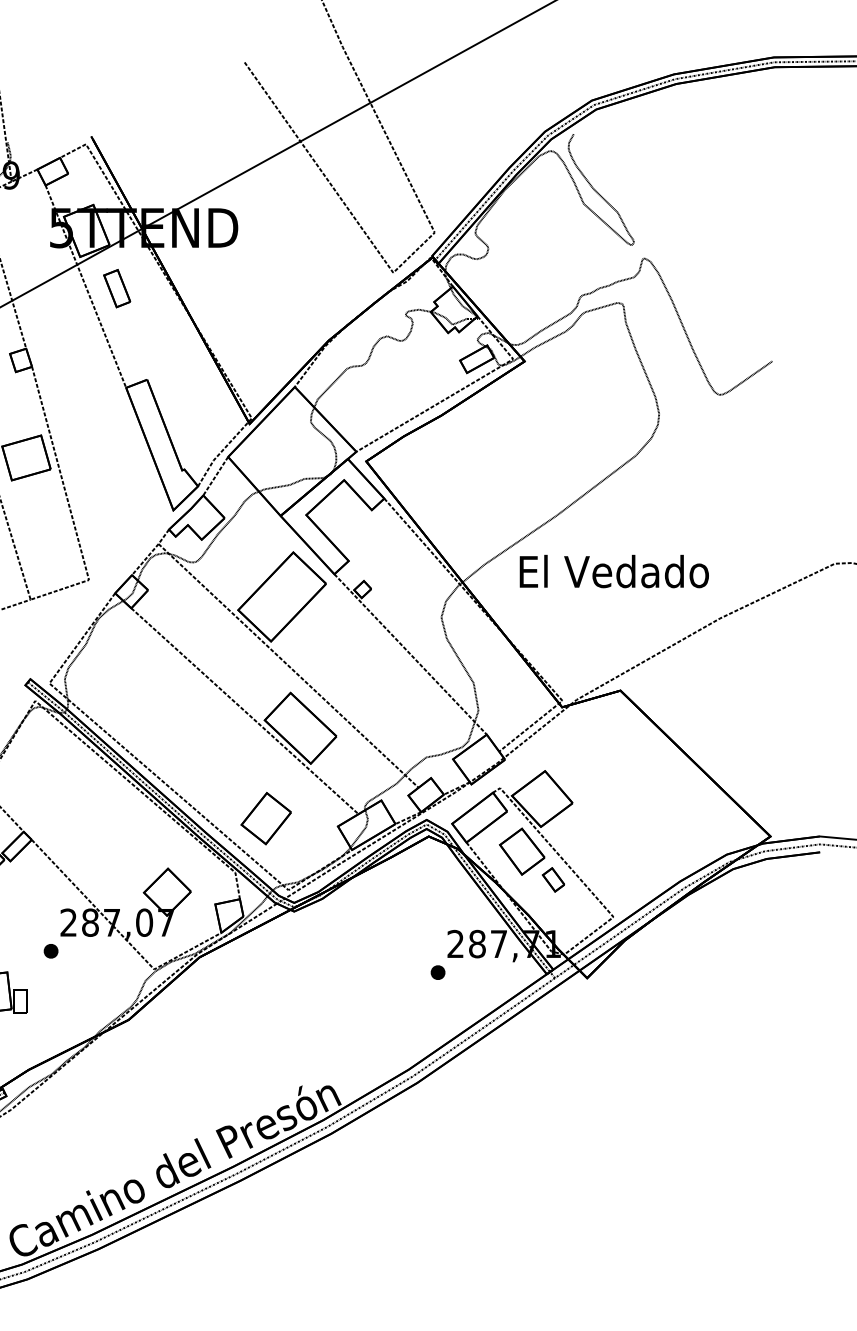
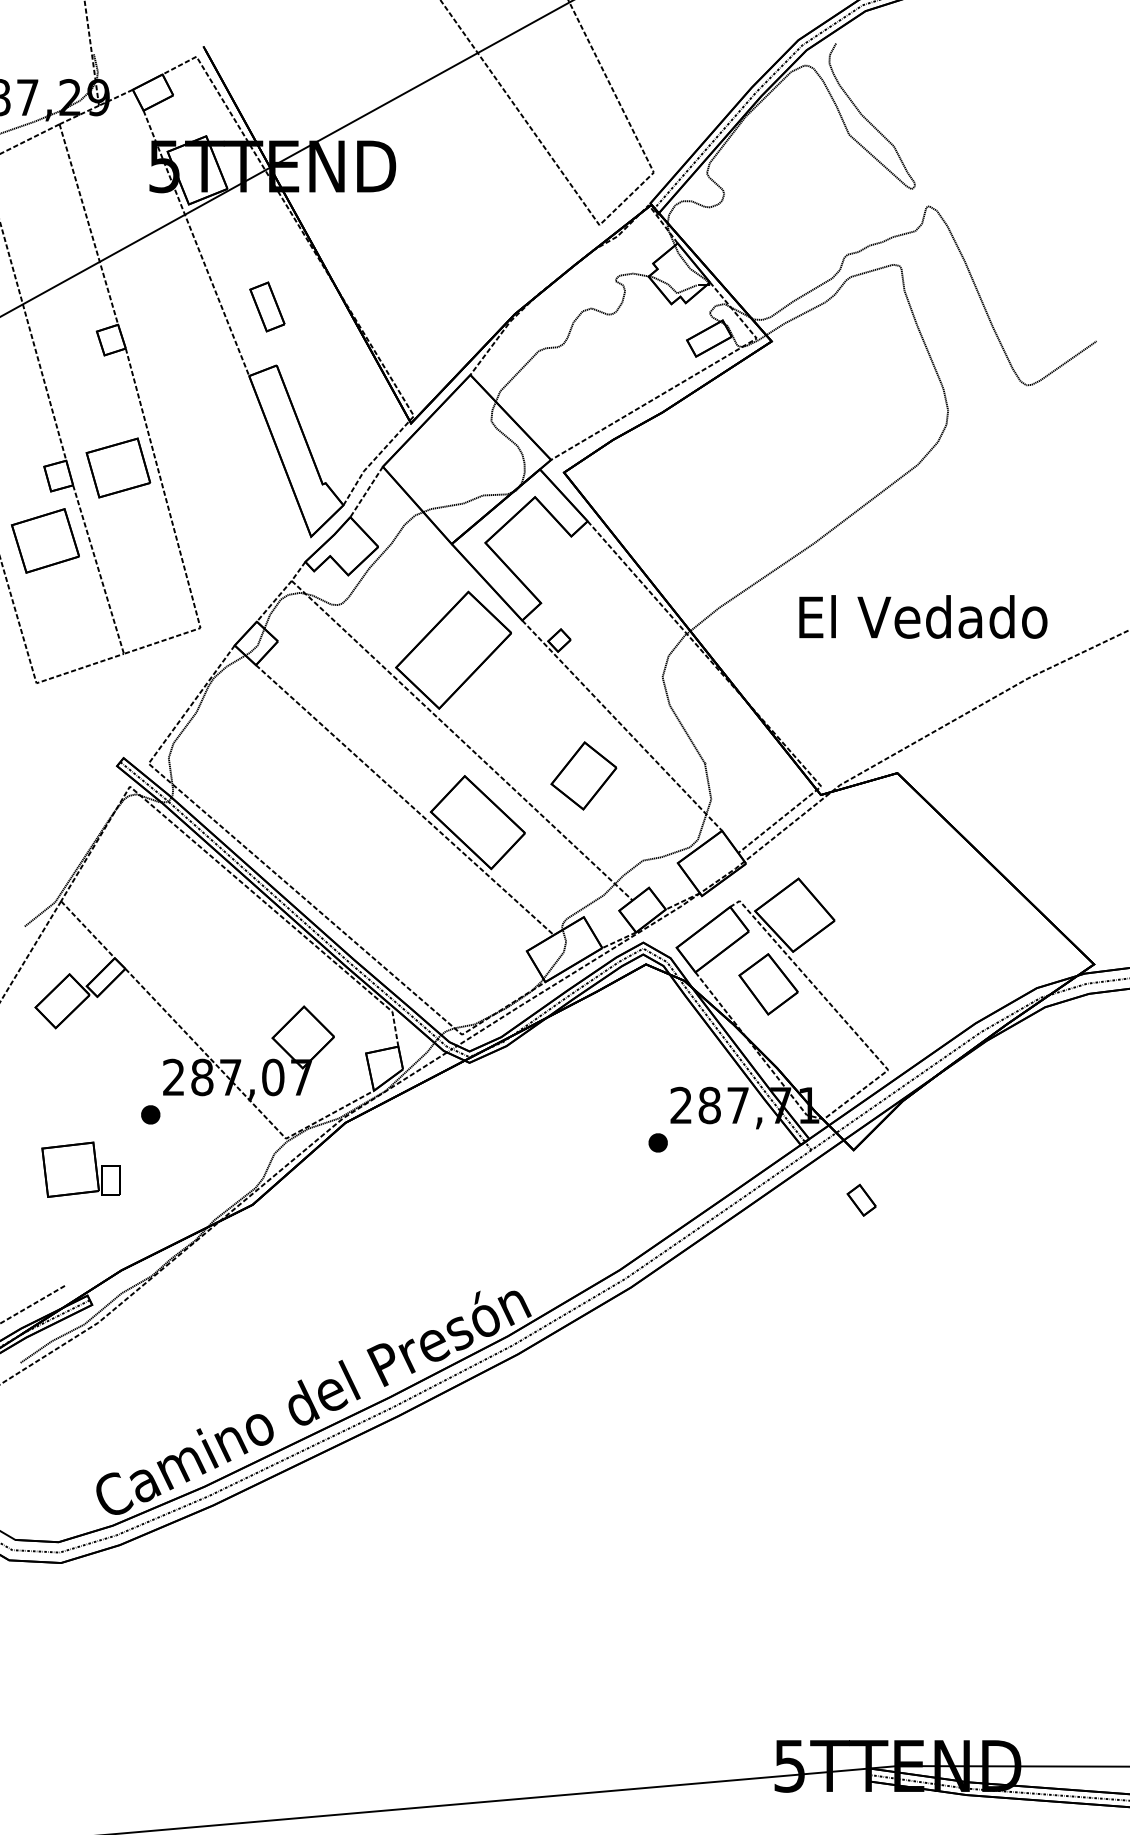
part: (117, 288) -> (267, 306), moved
text: (614, 571) -> (923, 616), moved
part: (265, 818) -> (583, 775), moved
part: (553, 879) -> (861, 1199), moved

